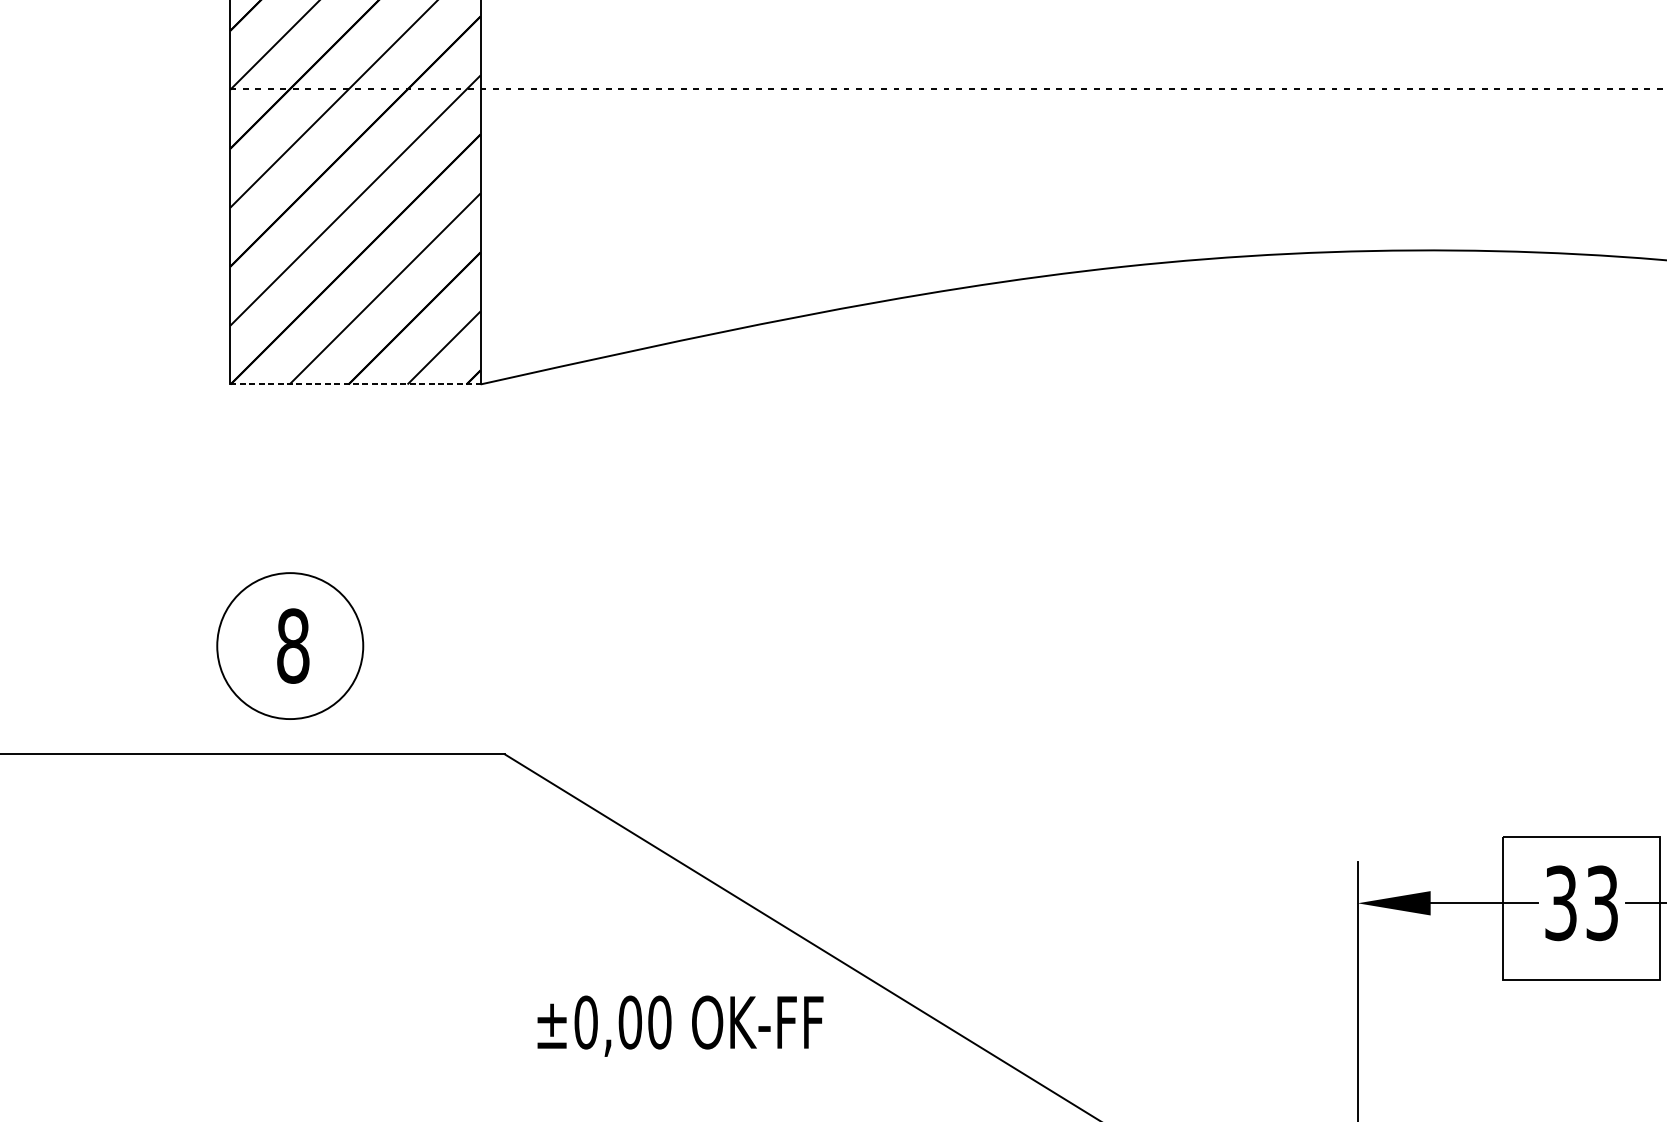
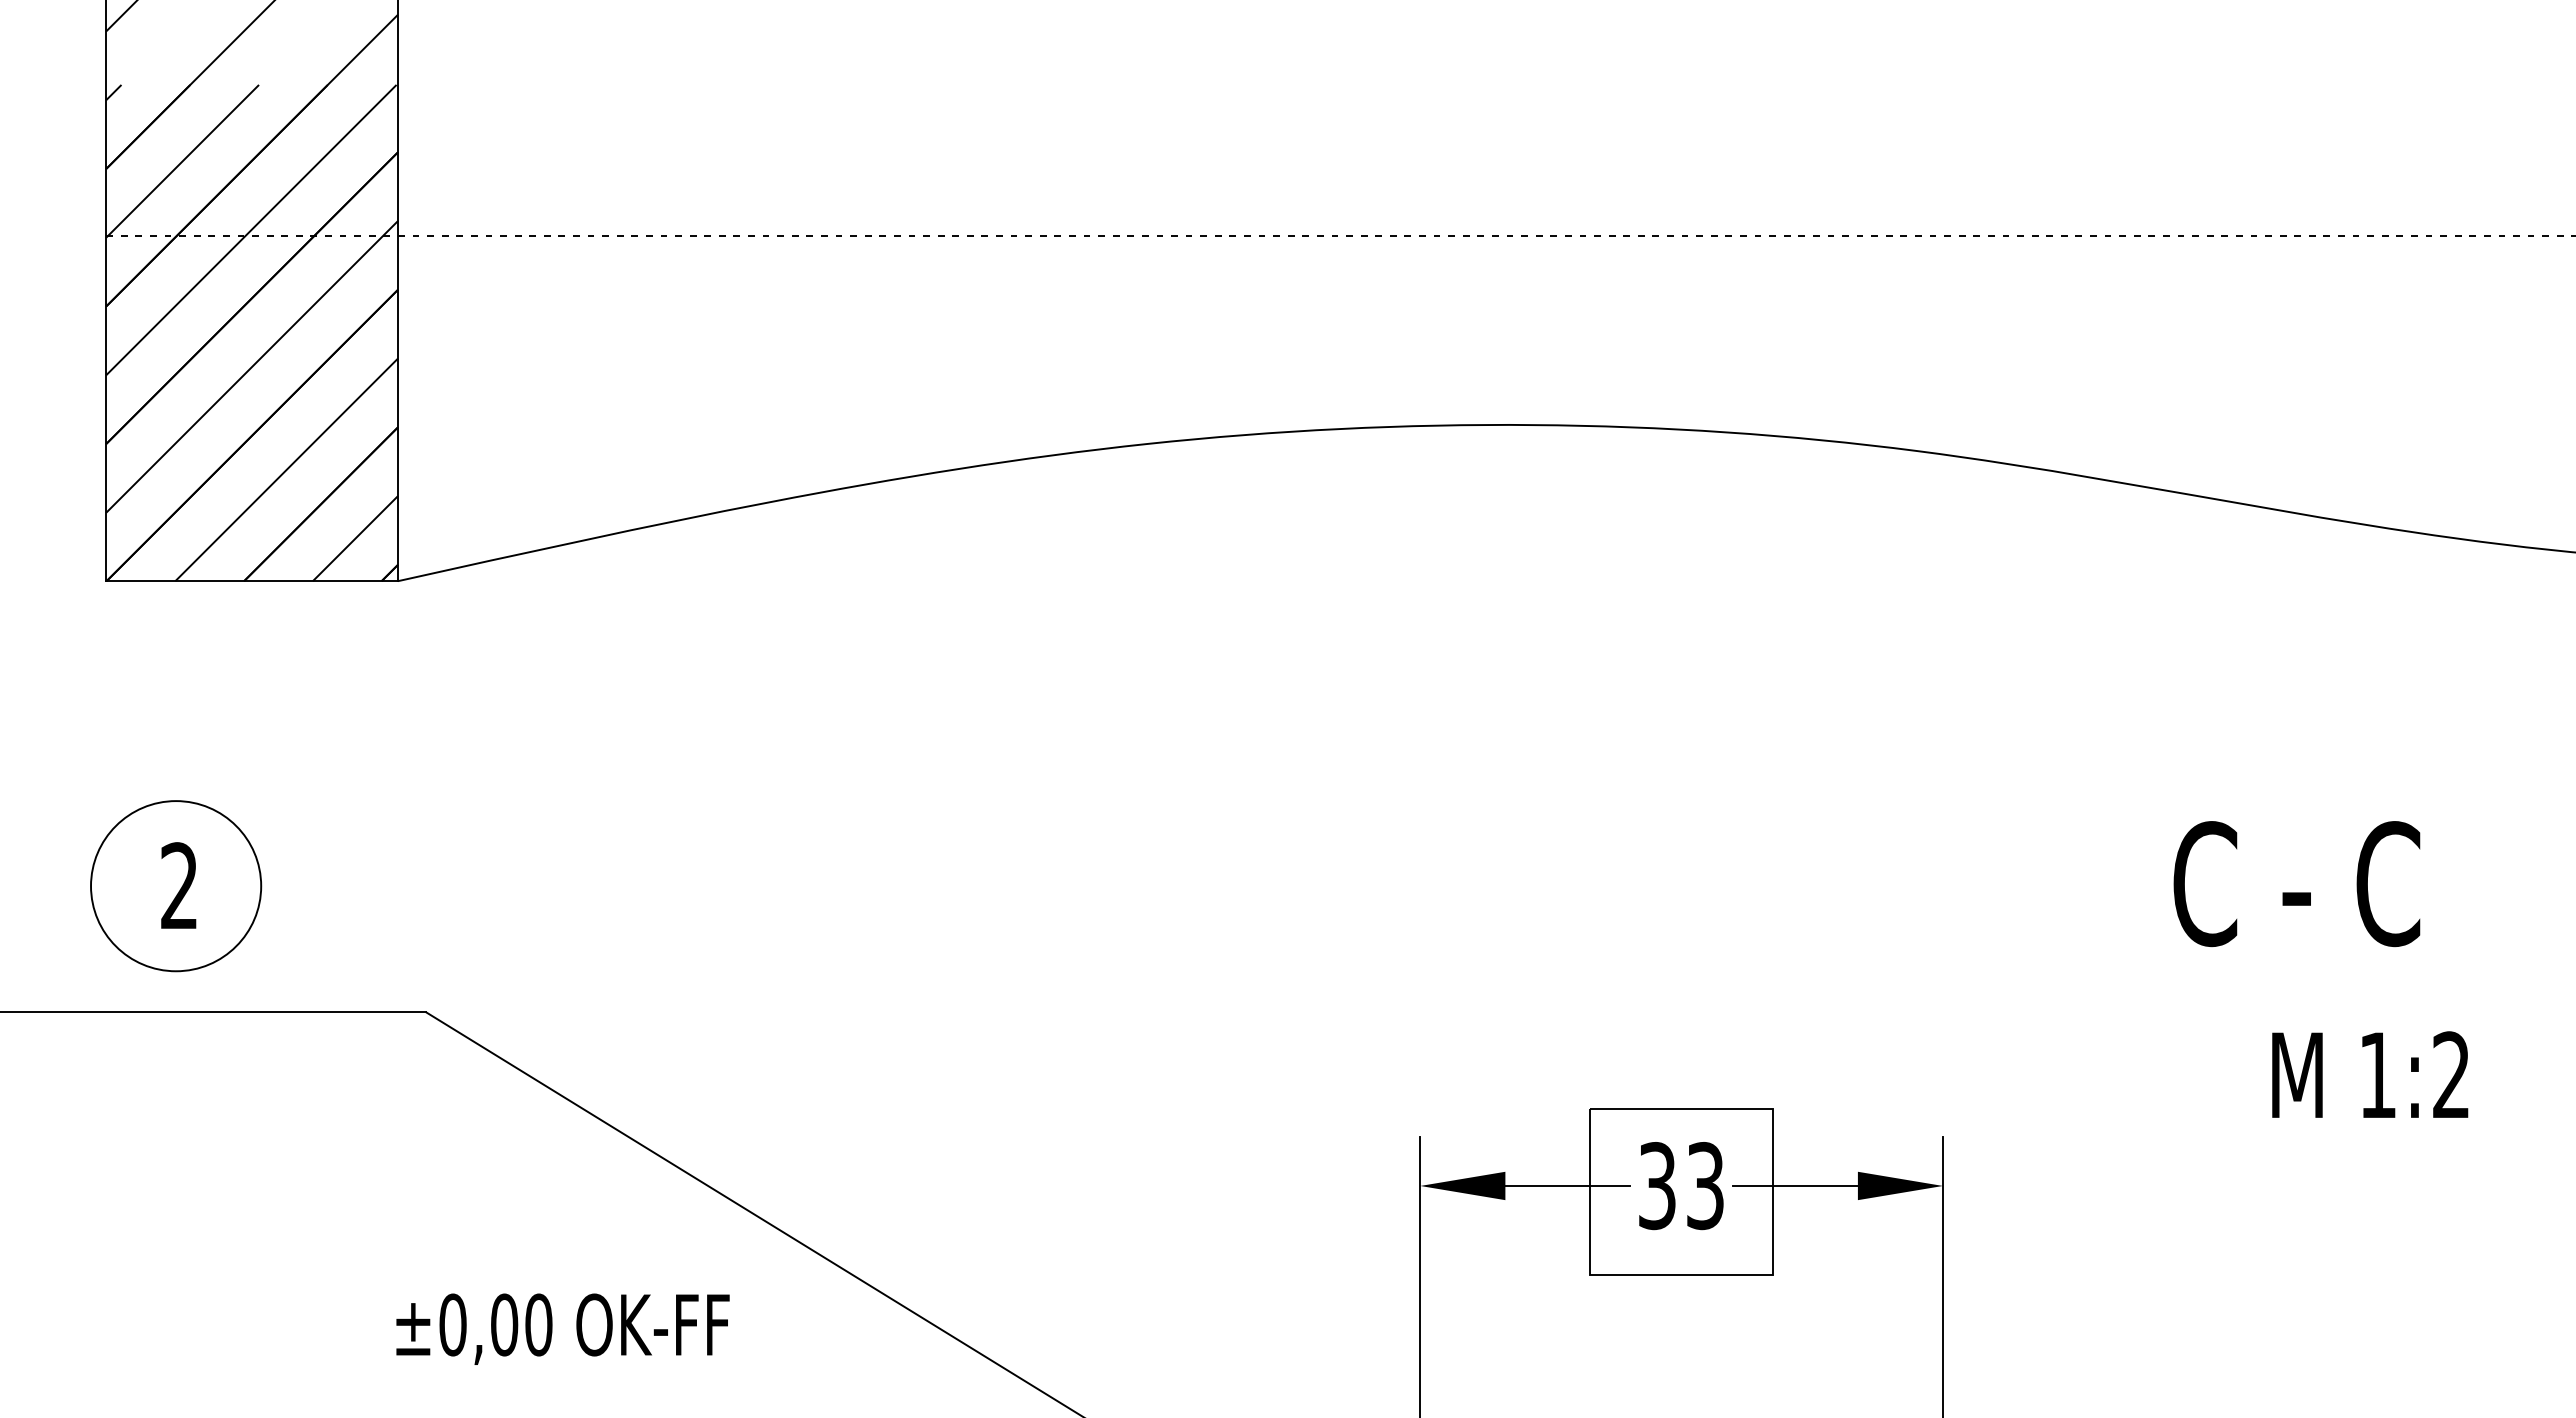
line: (355, 384) -> (252, 581), dashed -> solid
text: (293, 646) -> (179, 886), 8 -> 2
text: (680, 1025) -> (562, 1328), moved

